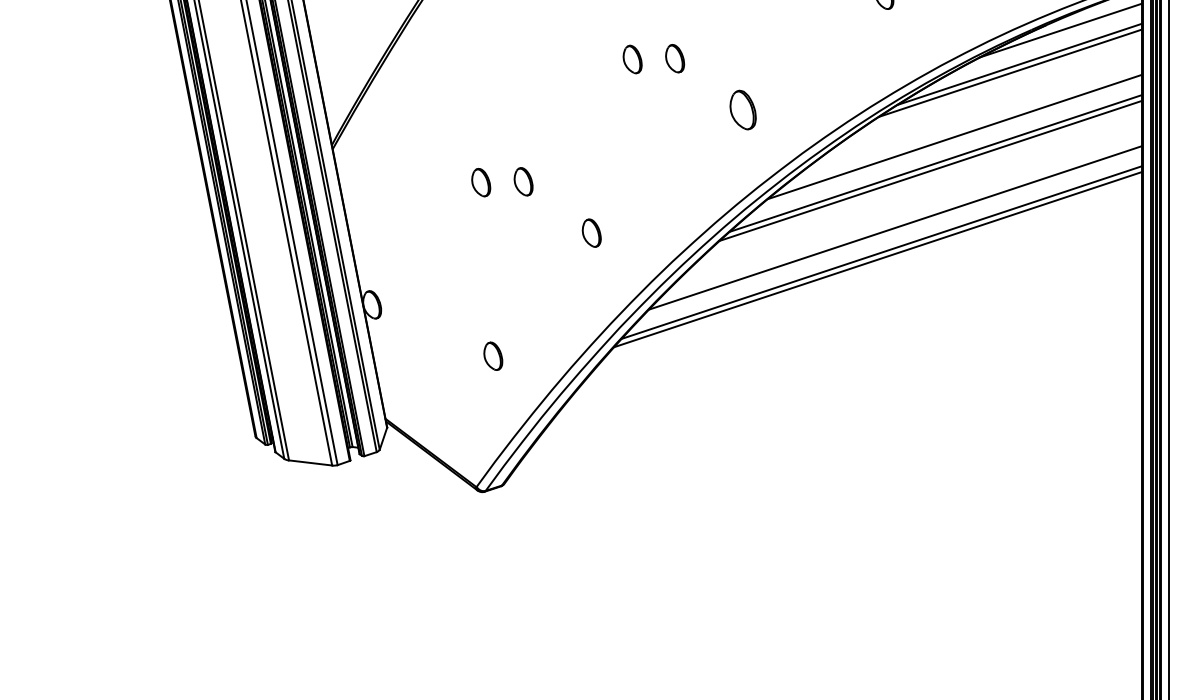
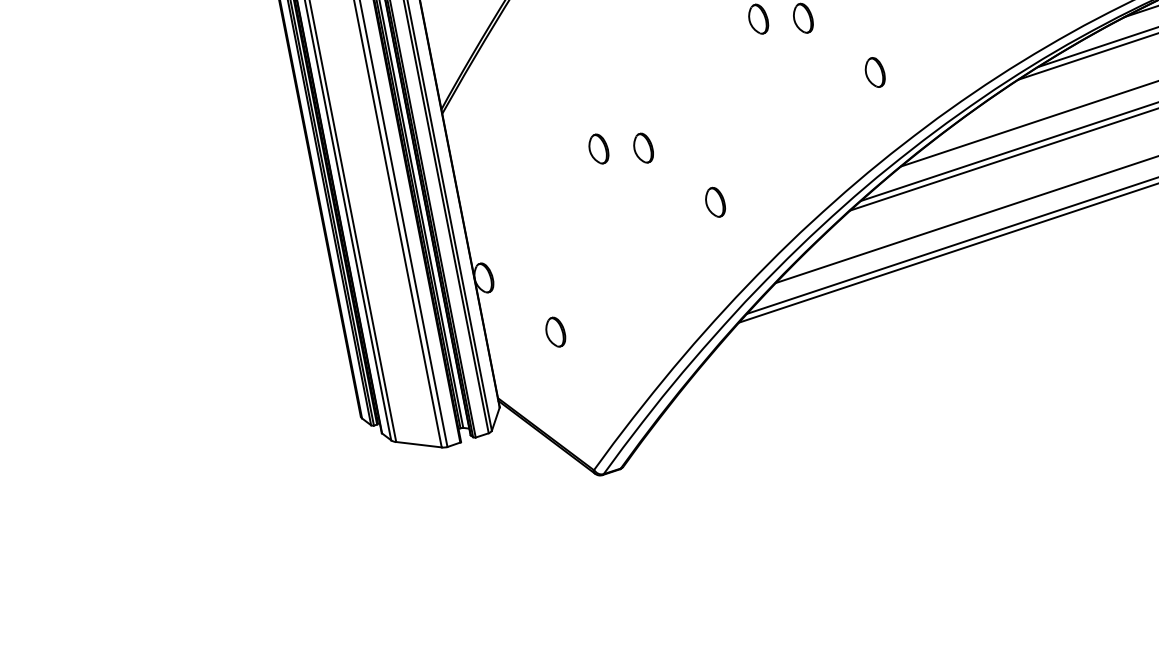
part: (743, 109) -> (875, 71), size x0.71
part: (493, 355) -> (555, 331), moved

